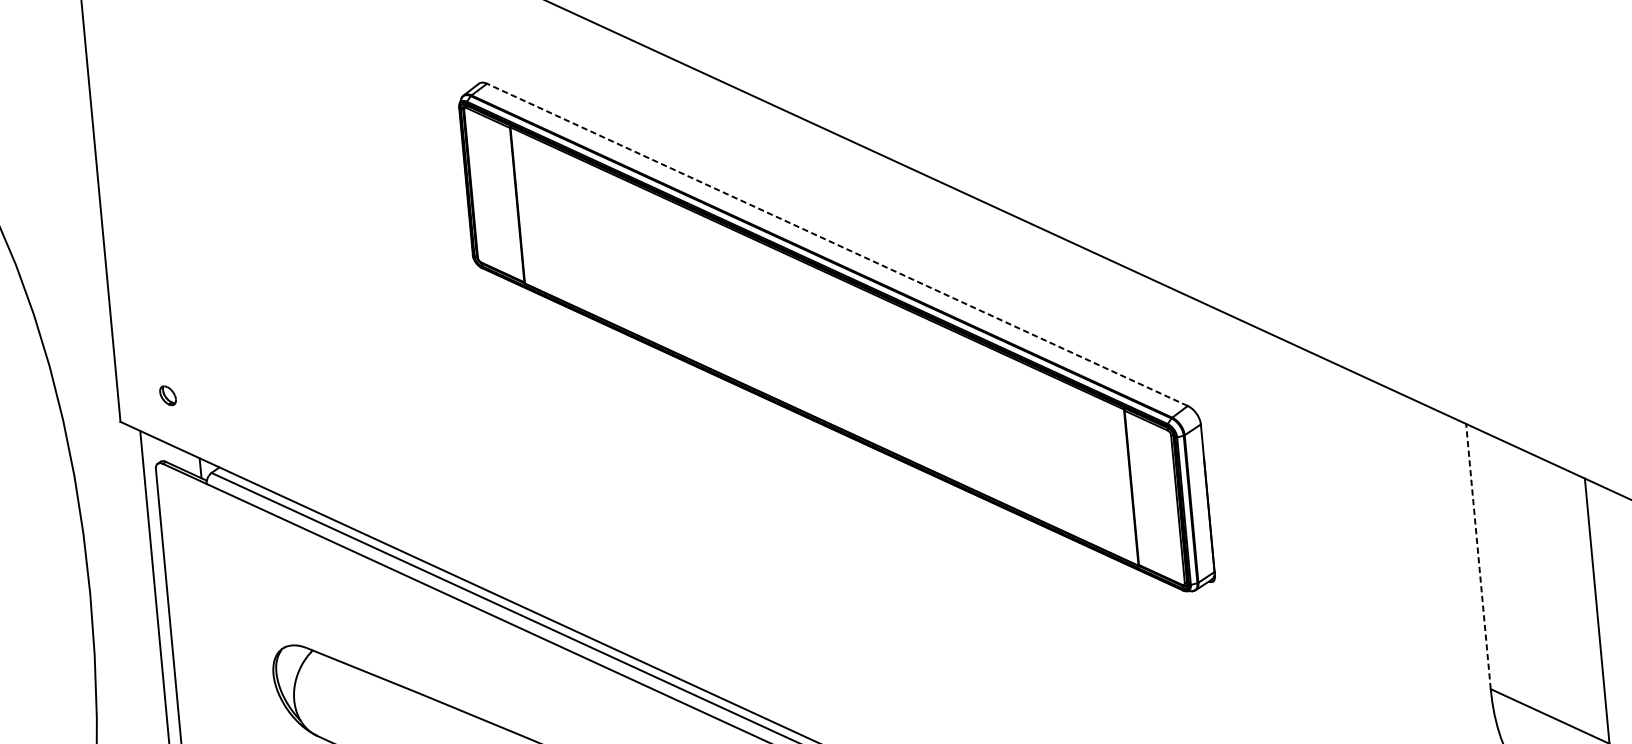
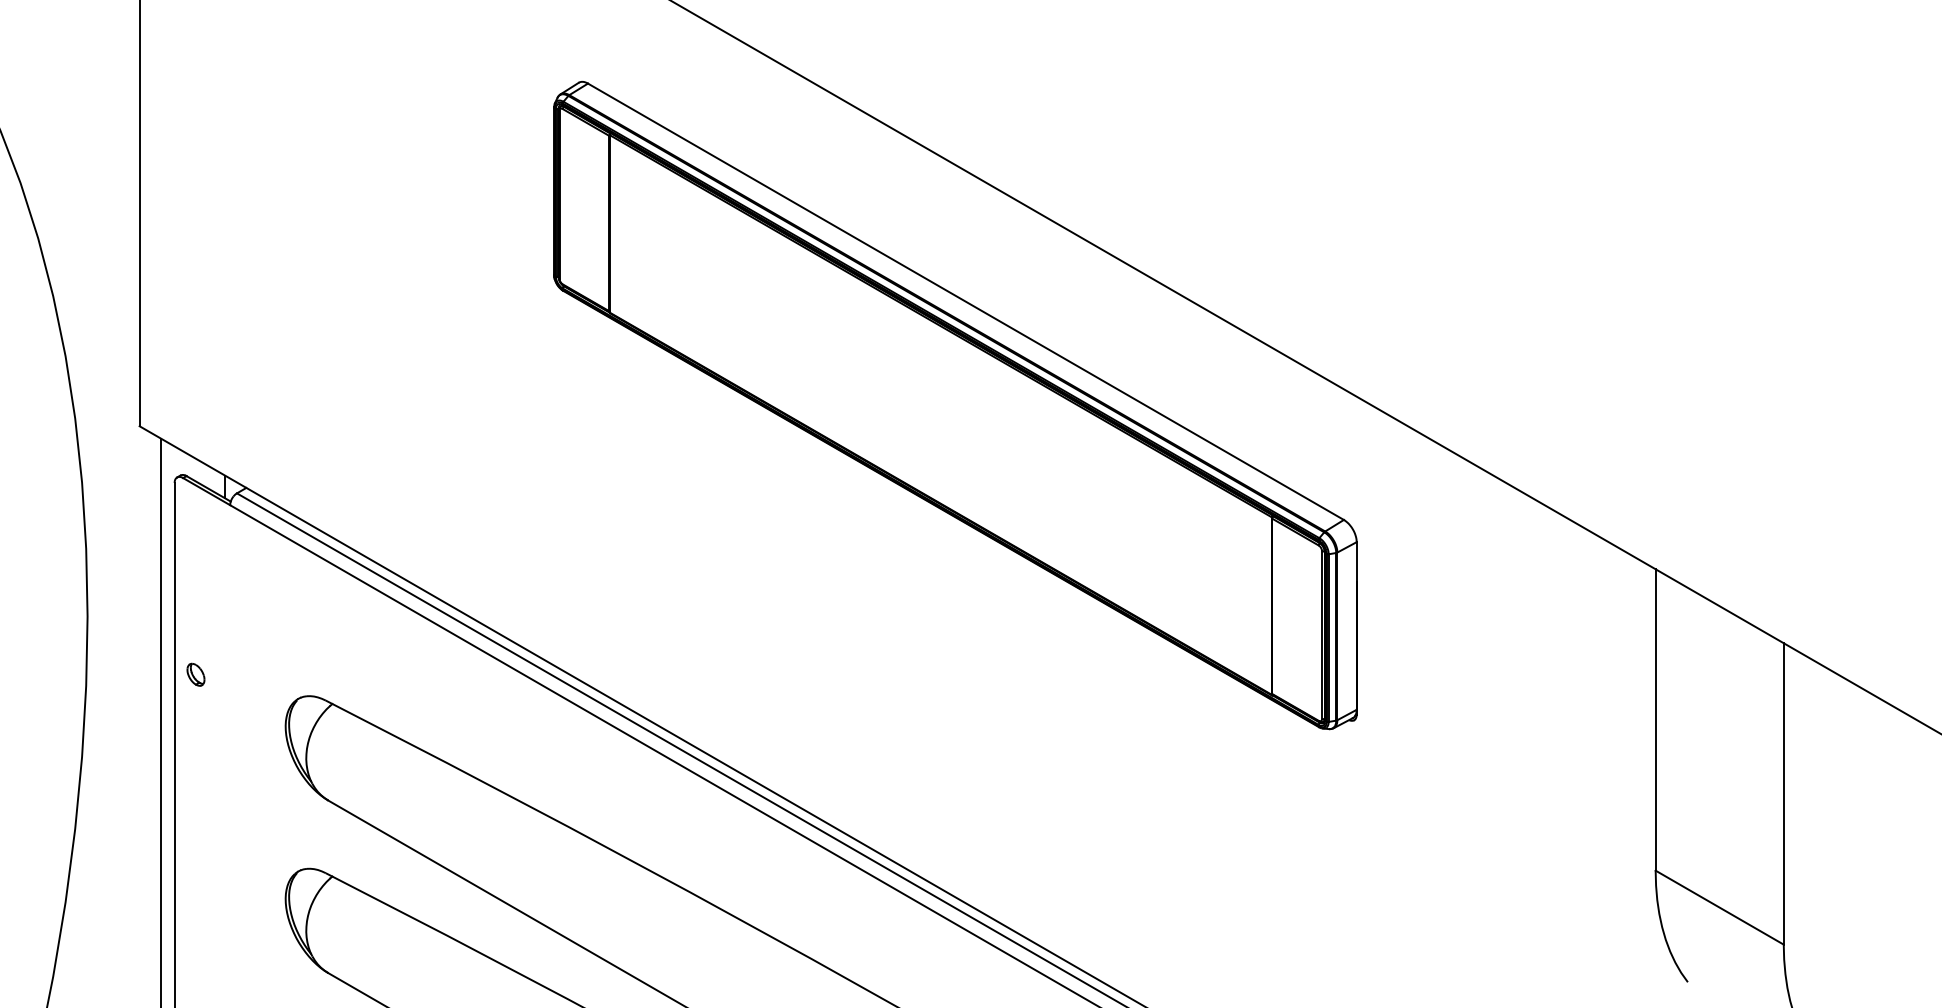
line: (837, 244) -> (965, 301), dashed -> solid
part: (167, 395) -> (195, 674), moved
line: (1478, 556) -> (1655, 719), dashed -> solid

